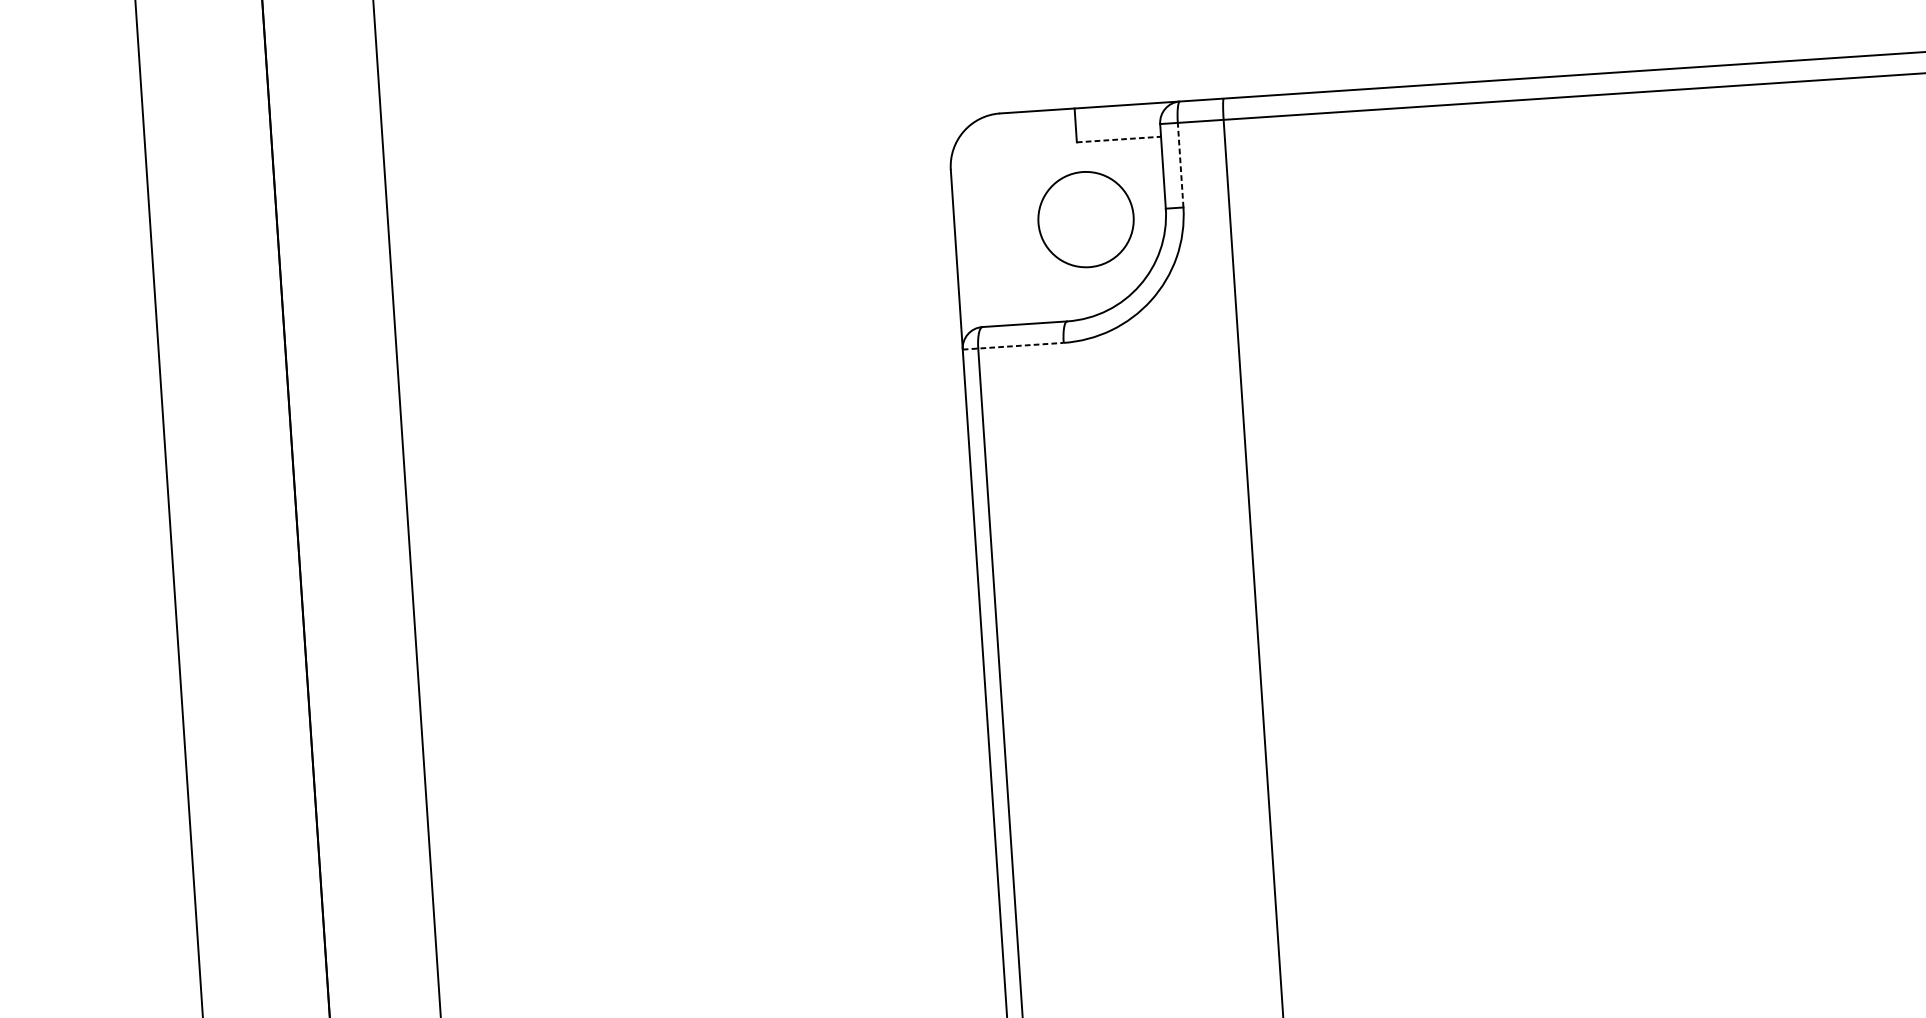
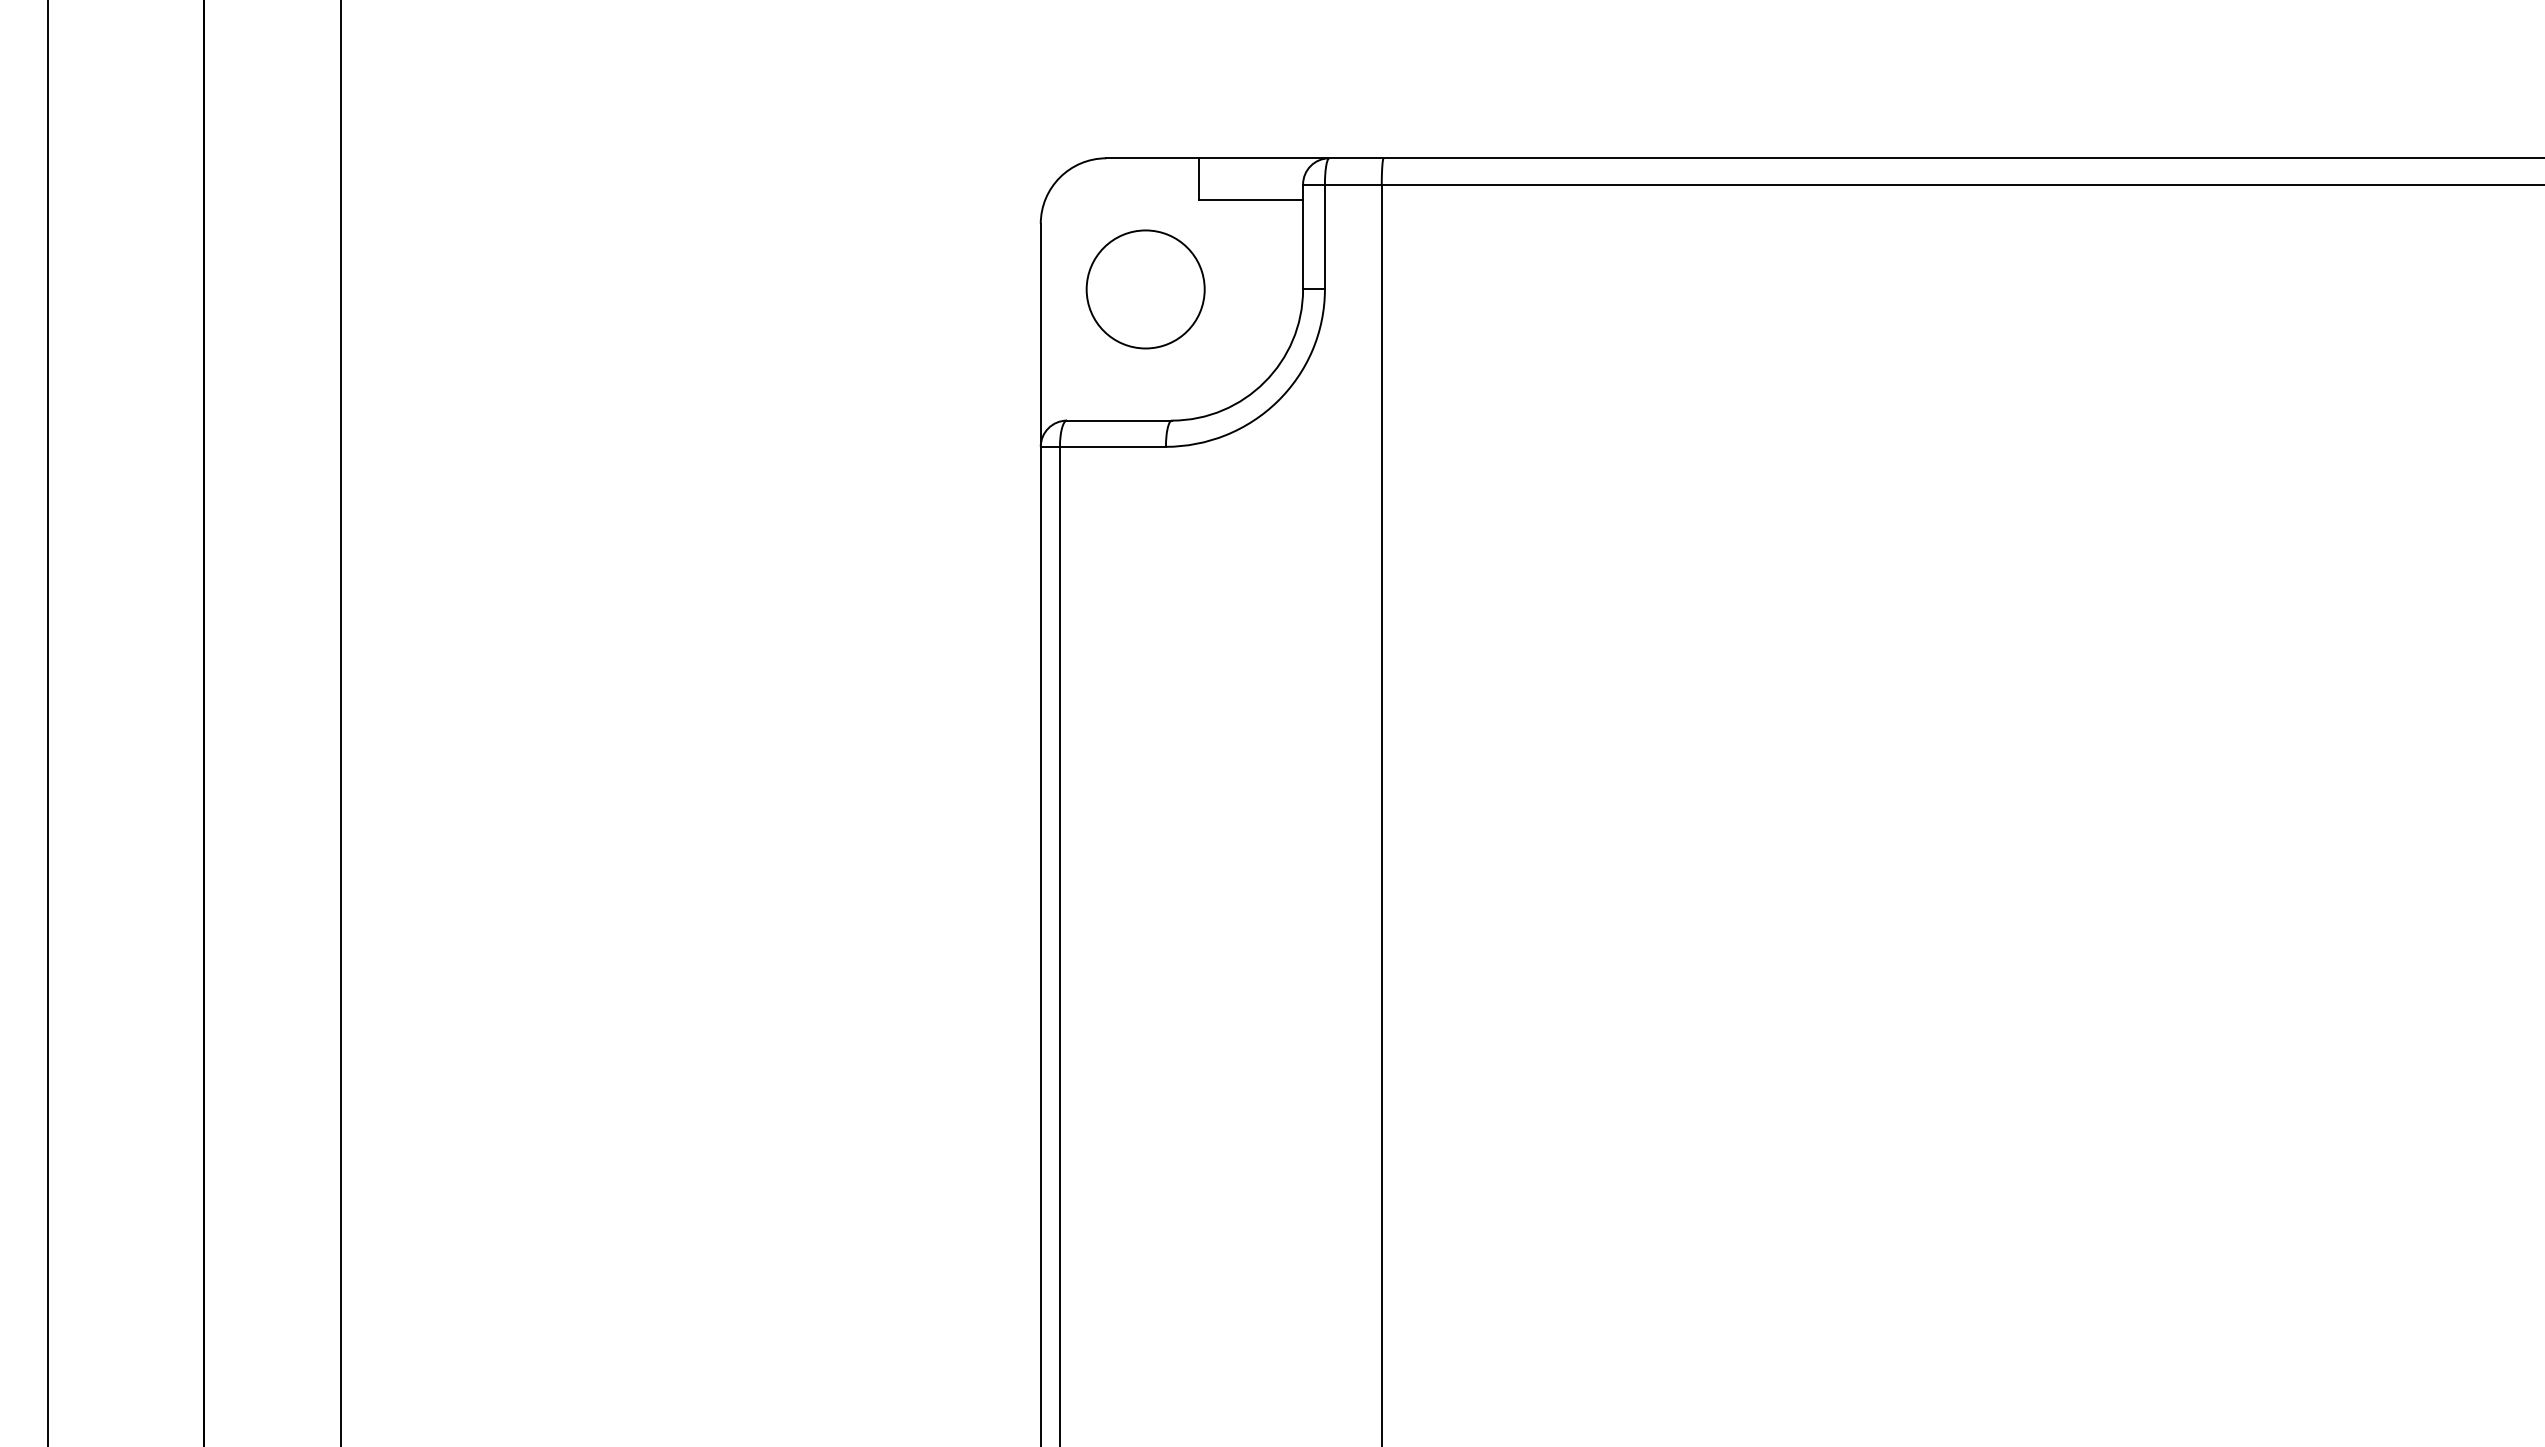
line: (1119, 139) -> (1251, 200), dashed -> solid
line: (1180, 164) -> (1324, 236), dashed -> solid
circle: (1085, 219) -> (1145, 289), moved
line: (1013, 345) -> (1103, 446), dashed -> solid

